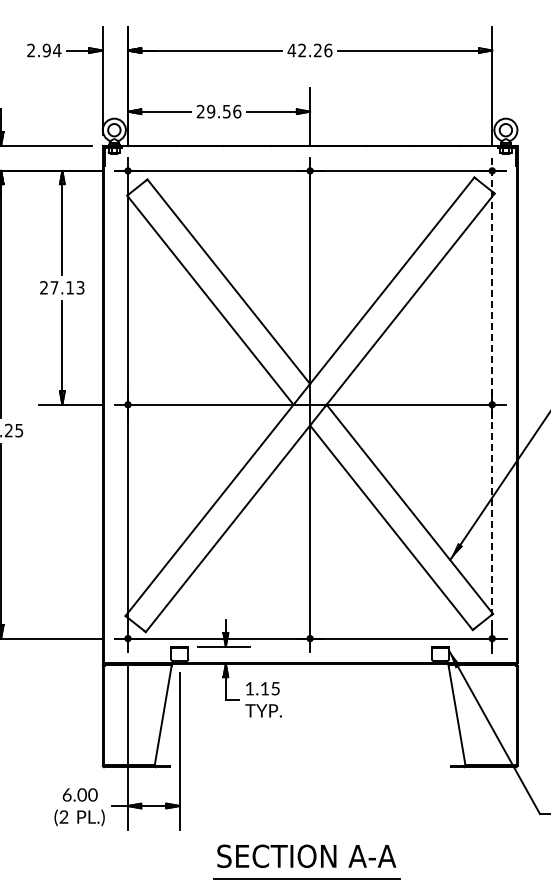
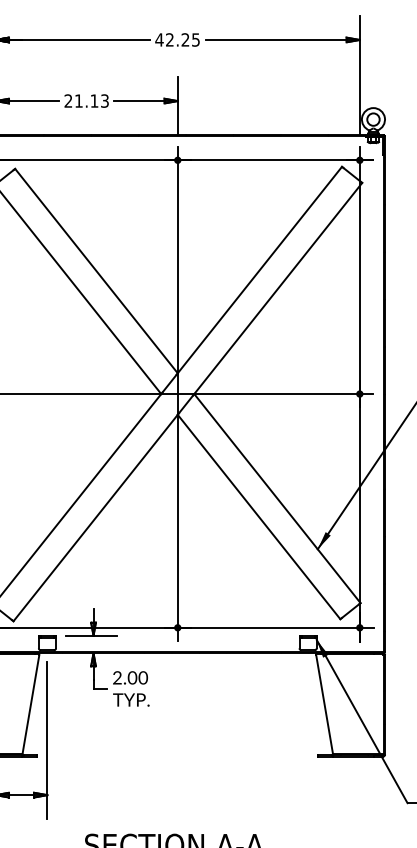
text: (328, 50) -> (196, 39), 42.26 -> 42.25
text: (224, 111) -> (92, 100), 29.56 -> 21.13
line: (492, 405) -> (360, 394), dashed -> solid
text: (262, 688) -> (130, 677), 1.15 -> 2.00

